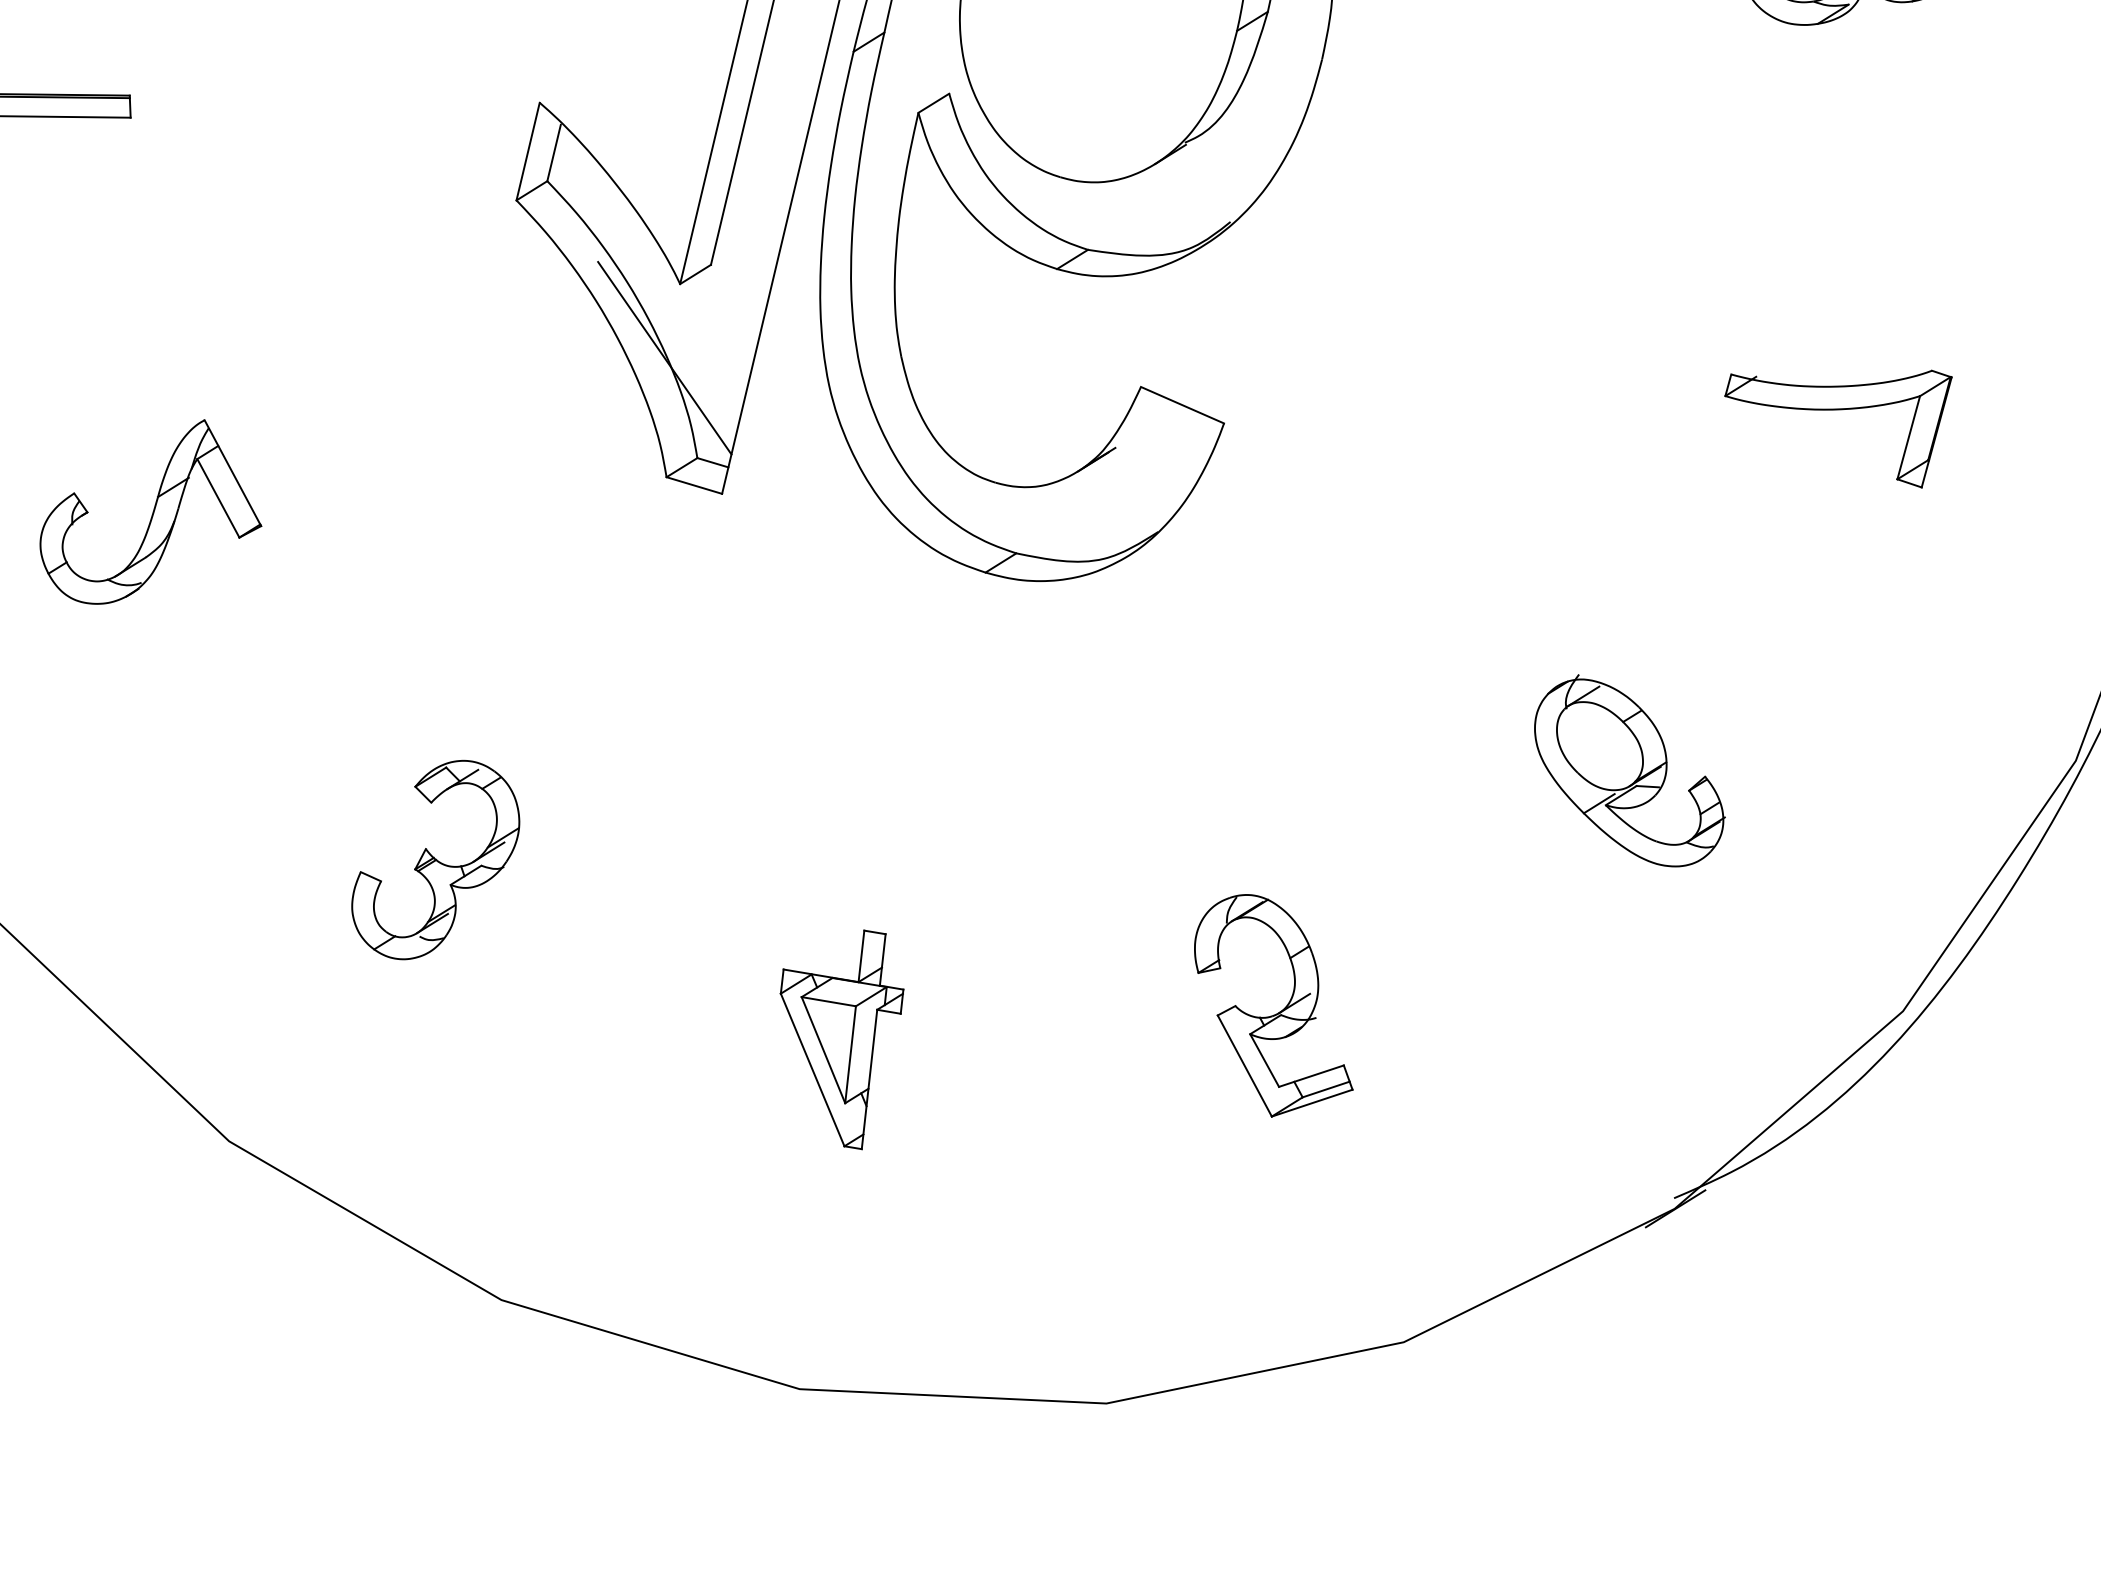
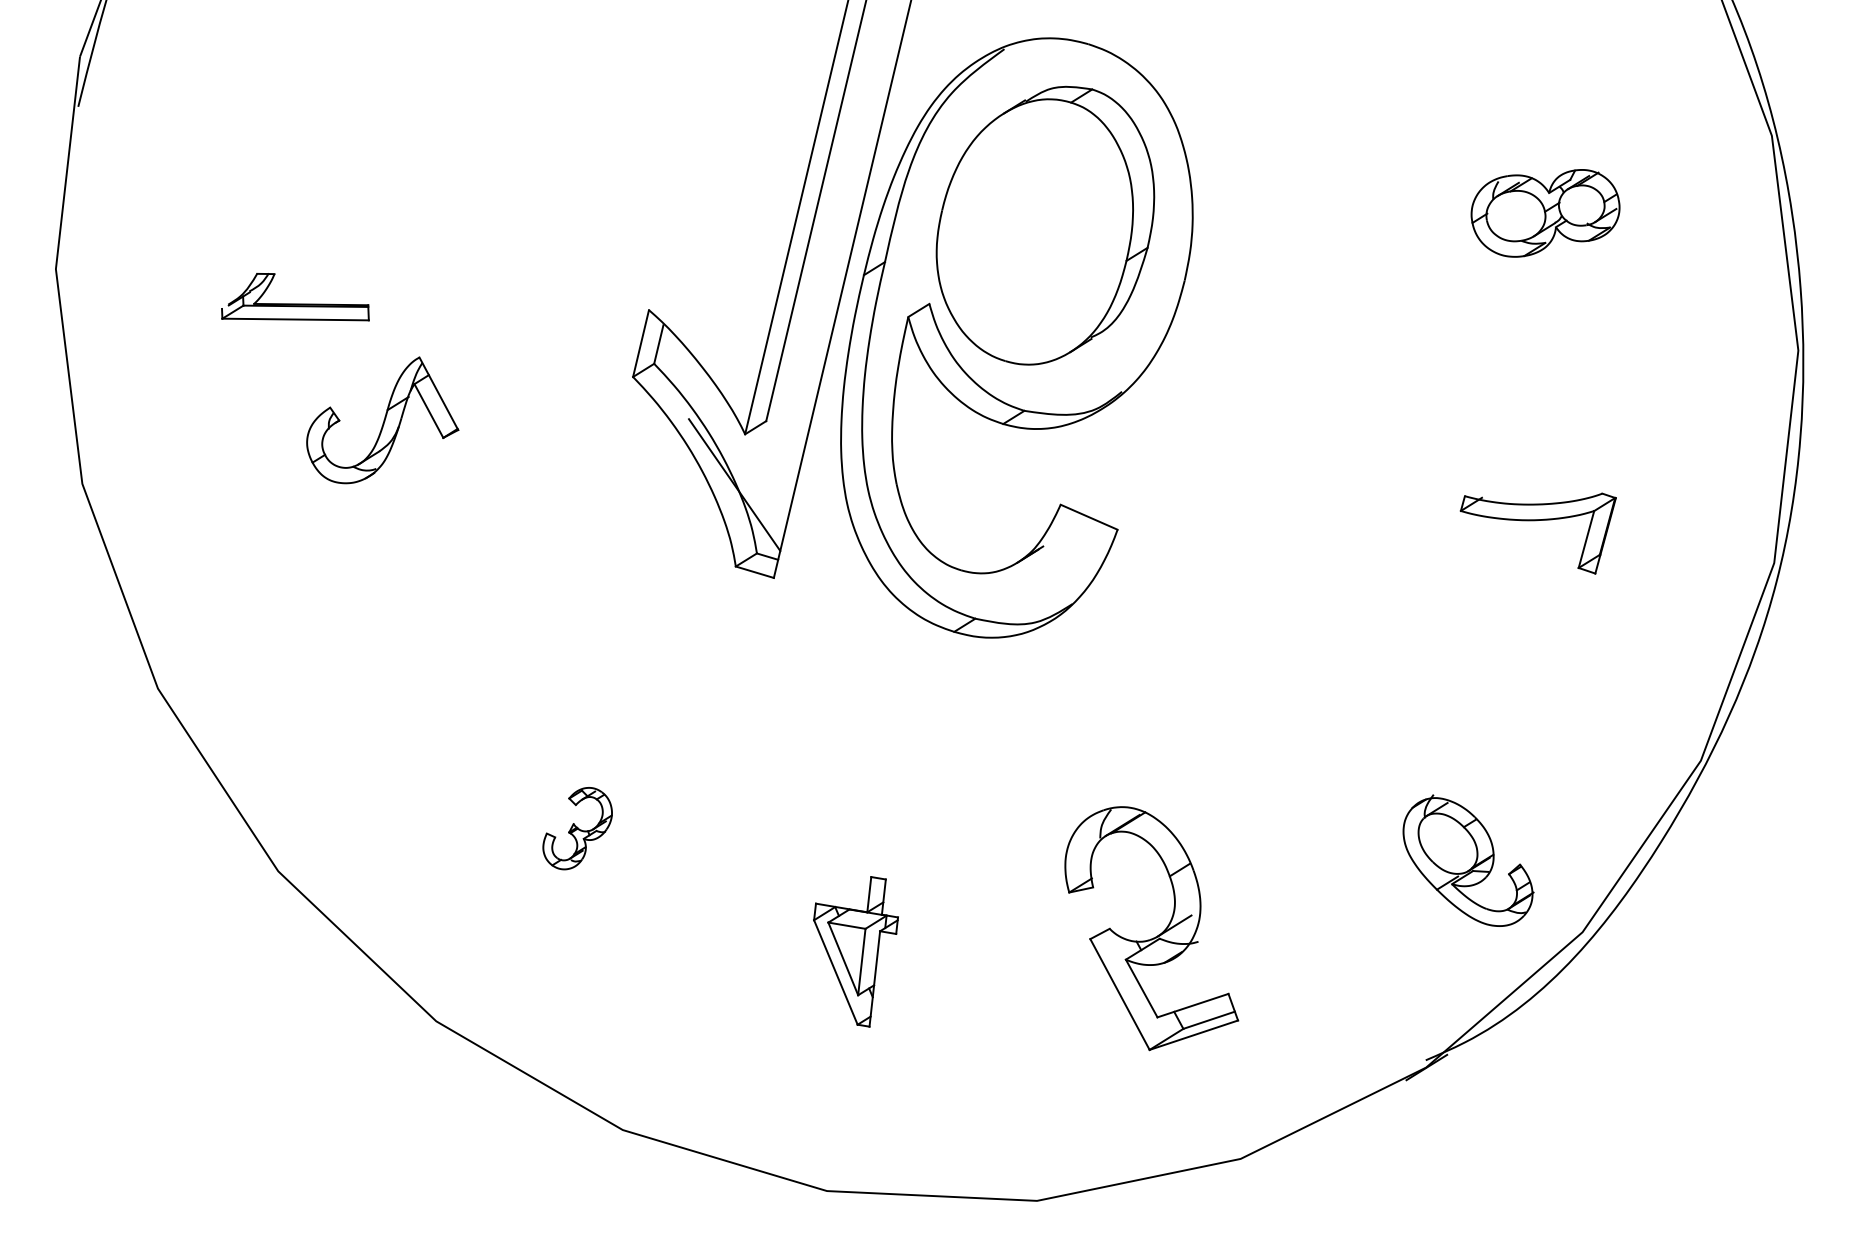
part: (150, 512) -> (382, 420), moved
part: (1629, 770) -> (1468, 860), moved
part: (435, 859) -> (577, 828), size x0.6
part: (1273, 1005) -> (1151, 928), size x1.6

